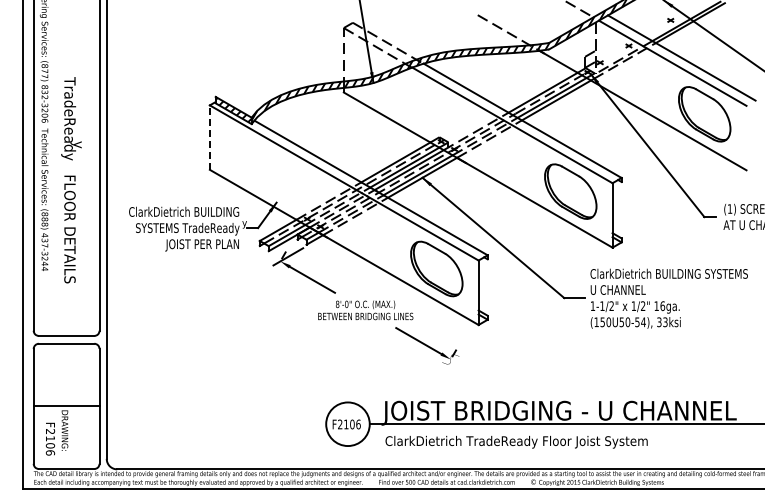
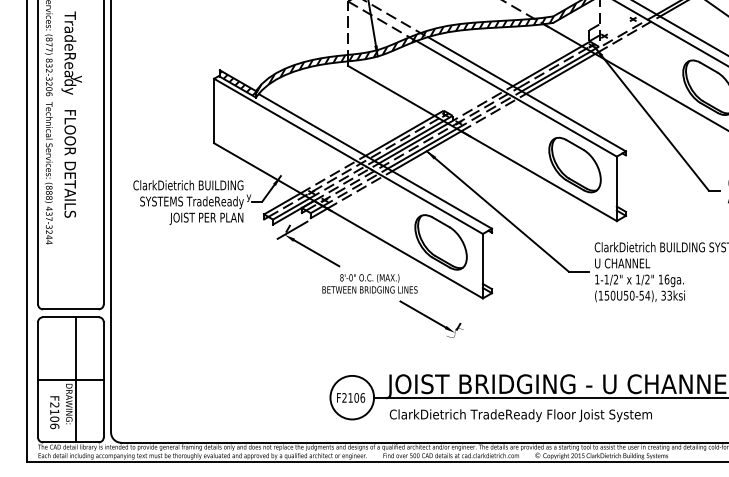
line: (209, 137) -> (213, 110), dashed -> solid
text: (71, 180) -> (71, 114), moved
line: (71, 406) -> (75, 379), added

